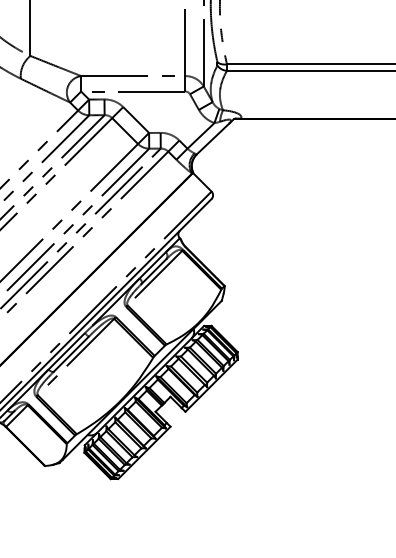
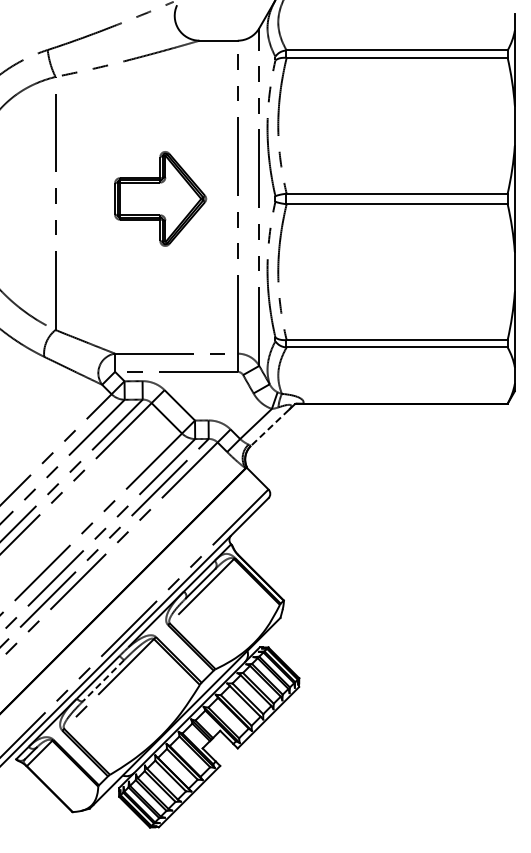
line: (212, 139) -> (269, 428), solid -> dashed
line: (71, 354) -> (103, 681), solid -> dashed

